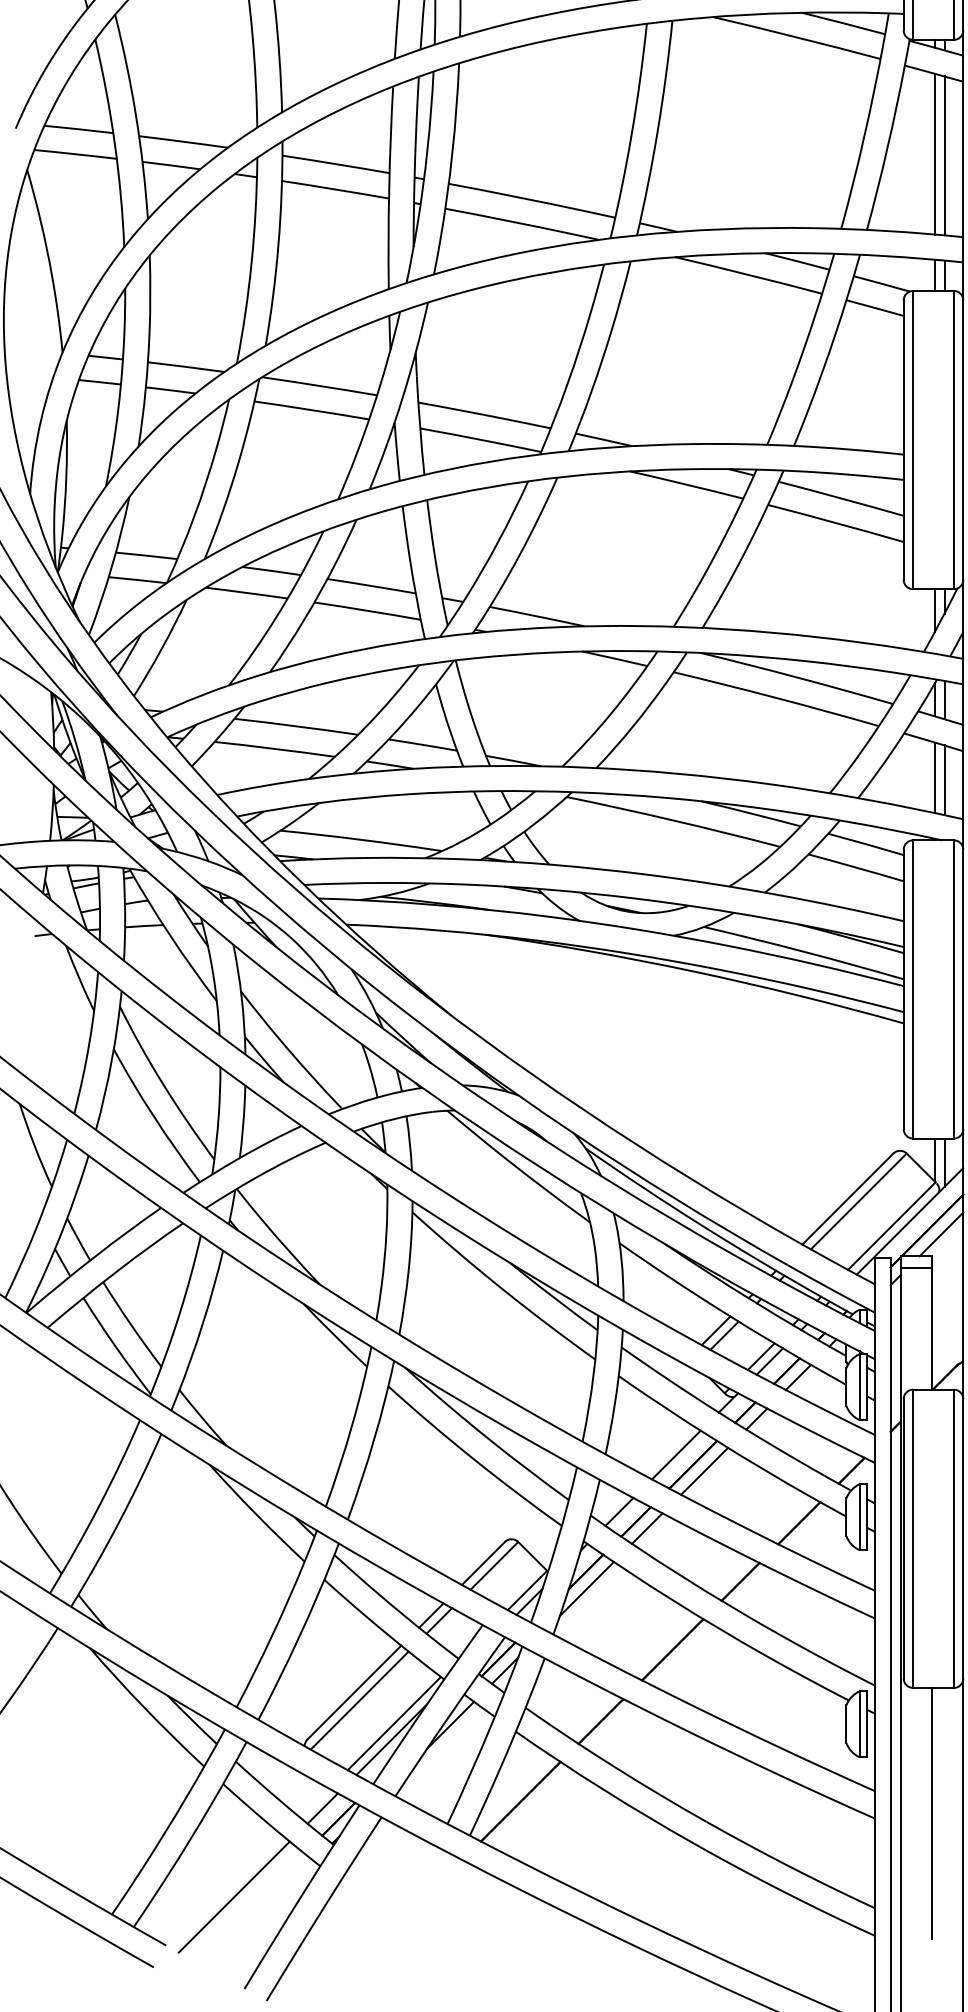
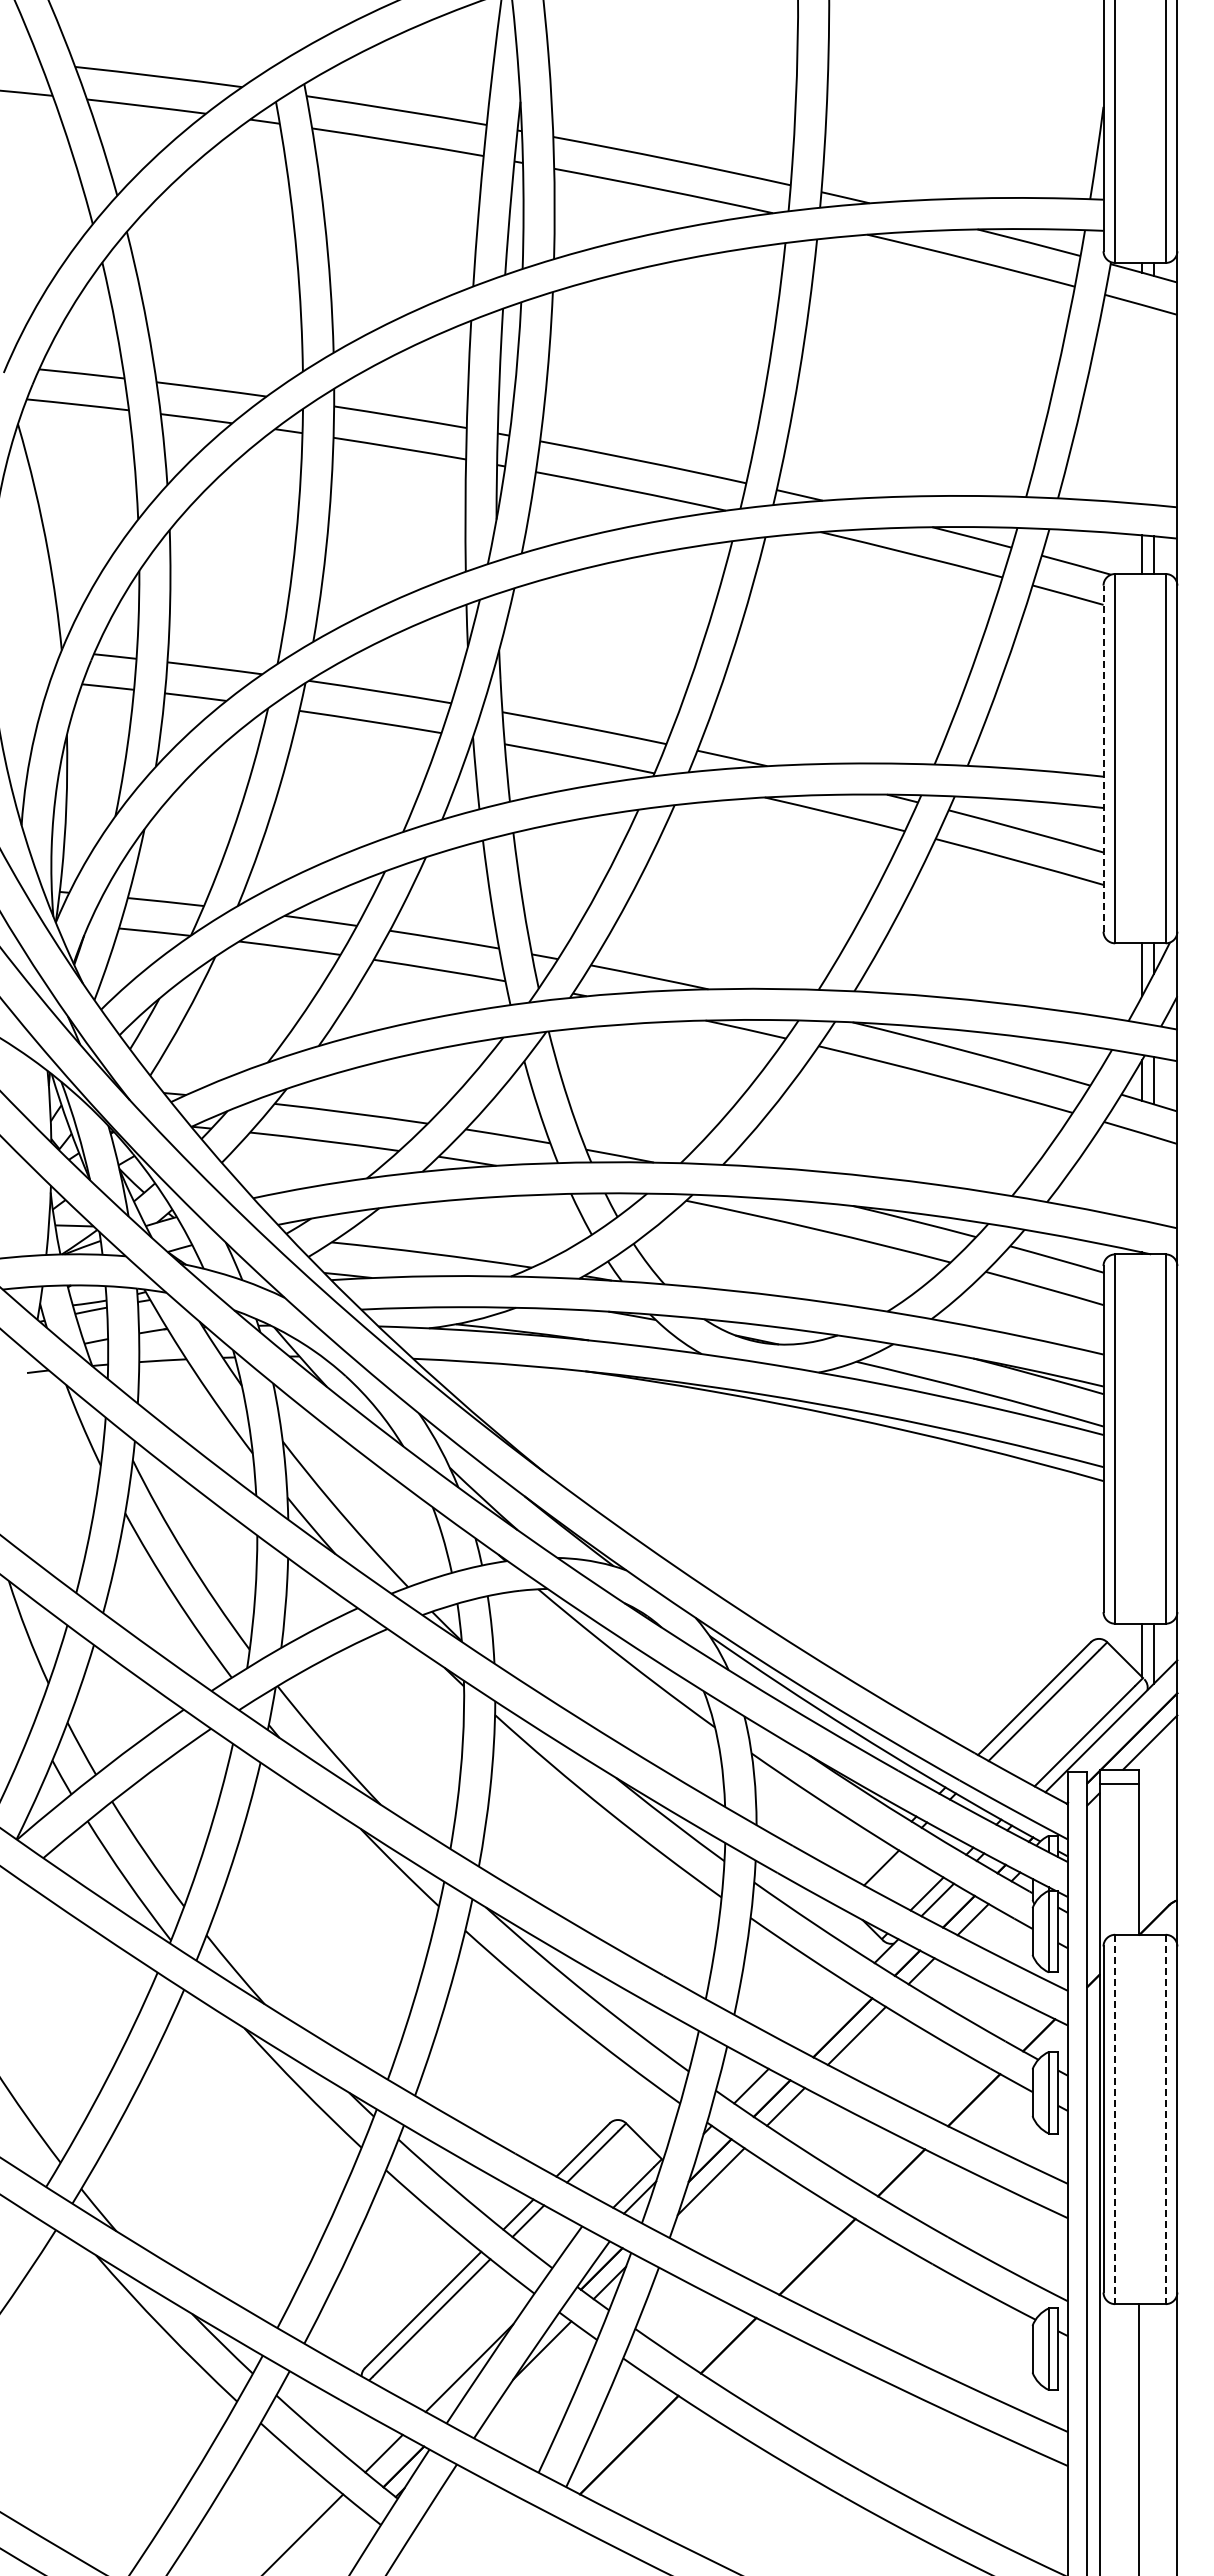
line: (935, 154) -> (1142, 404), removed
line: (944, 155) -> (1154, 406), removed
line: (903, 439) -> (1103, 758), solid -> dashed
line: (935, 777) -> (1142, 1176), removed
line: (944, 779) -> (1154, 1179), removed
line: (715, 1330) -> (870, 1861), removed
line: (675, 1454) -> (821, 2015), removed
line: (913, 1538) -> (1115, 2119), solid -> dashed
line: (953, 1538) -> (1165, 2119), solid -> dashed
line: (394, 1723) -> (472, 2348), removed

